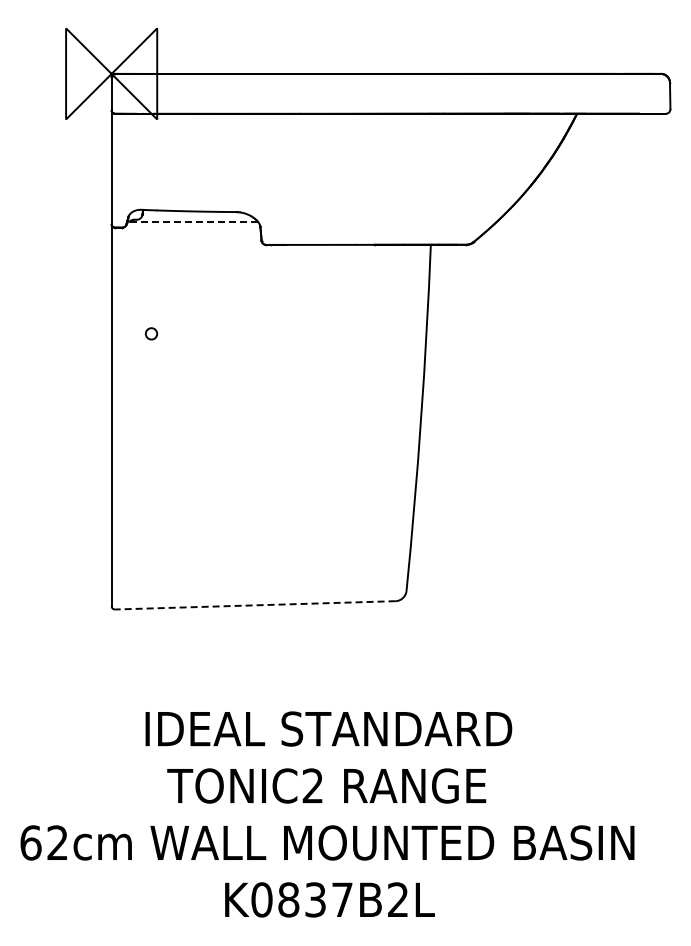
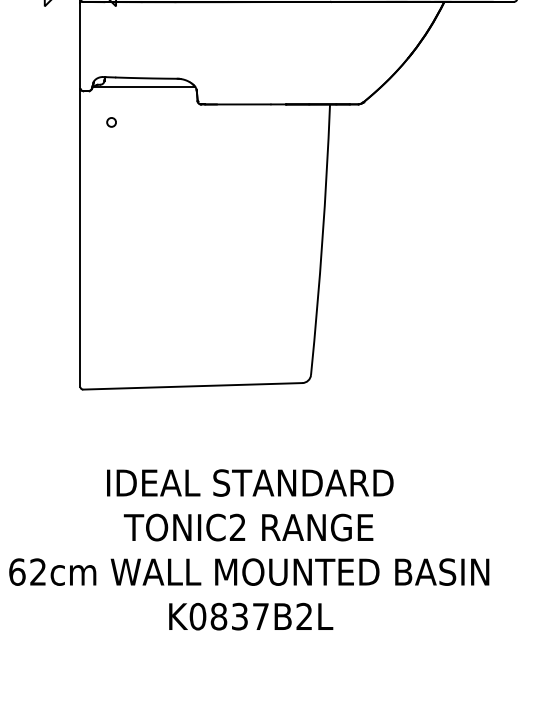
line: (192, 222) -> (143, 86), dashed -> solid
circle: (151, 333) -> (111, 122), moved
line: (254, 605) -> (192, 386), dashed -> solid

